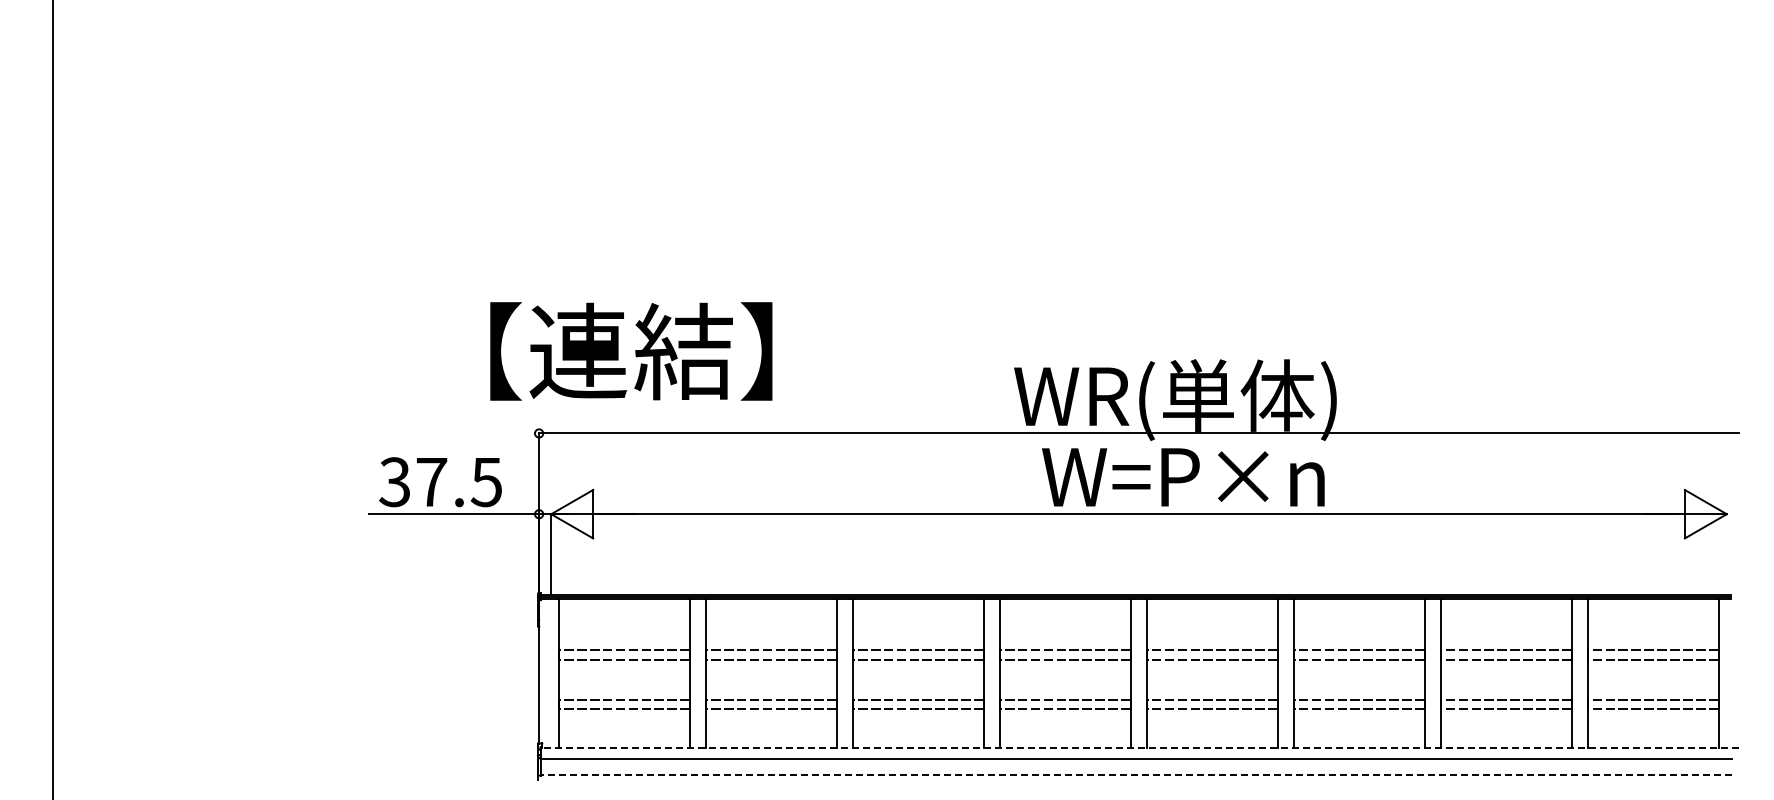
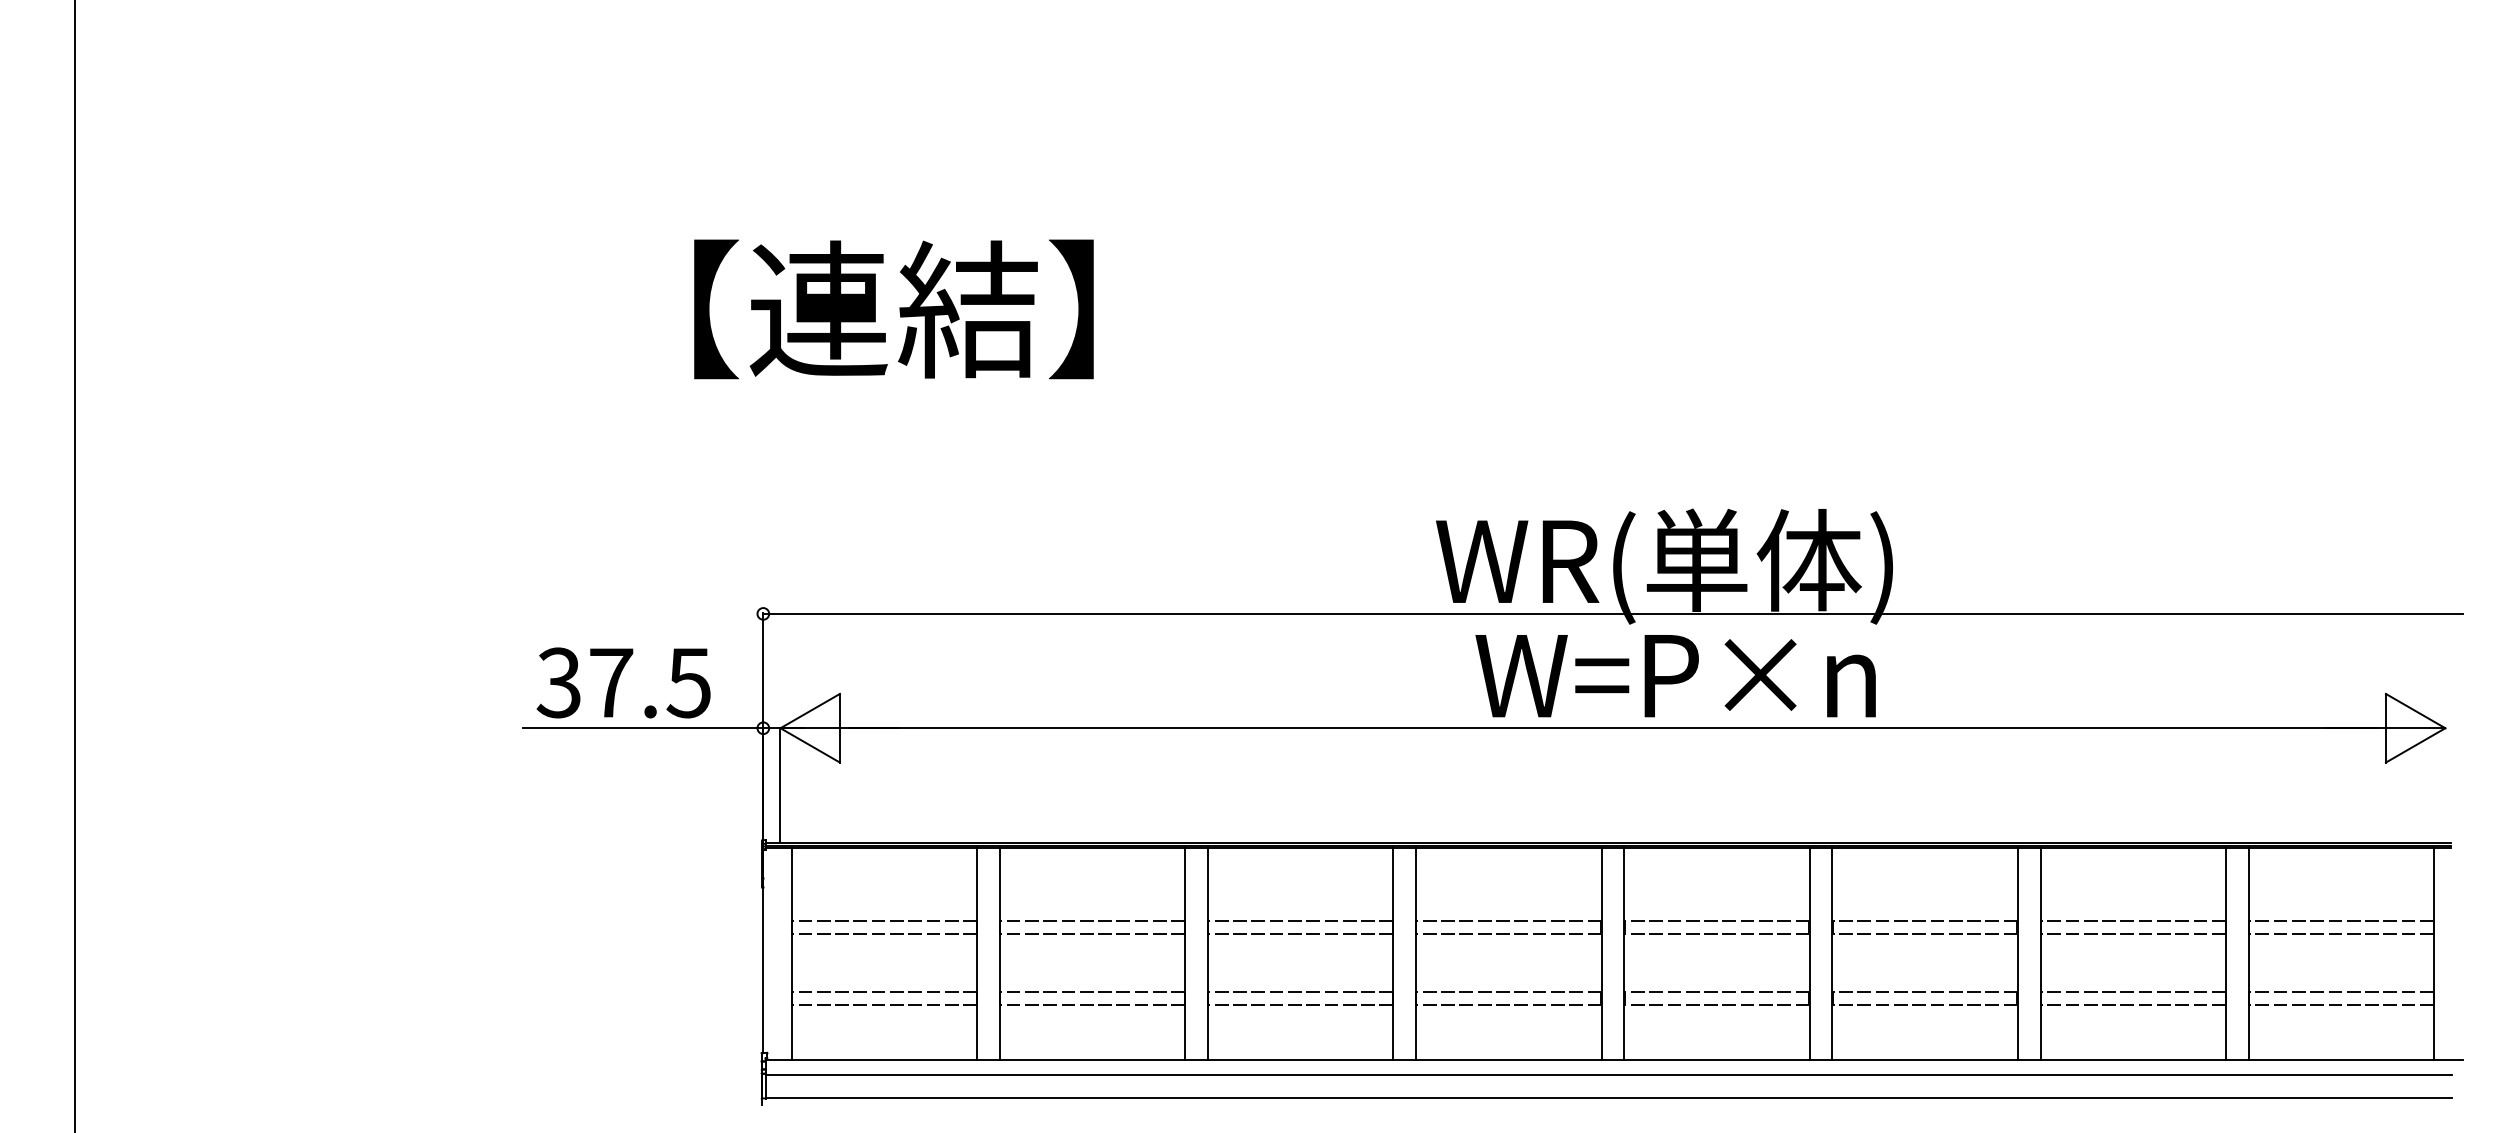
text: (631, 351) -> (894, 309), moved
line: (1139, 748) -> (1613, 1060), dashed -> solid
line: (1135, 775) -> (1607, 1098), dashed -> solid

